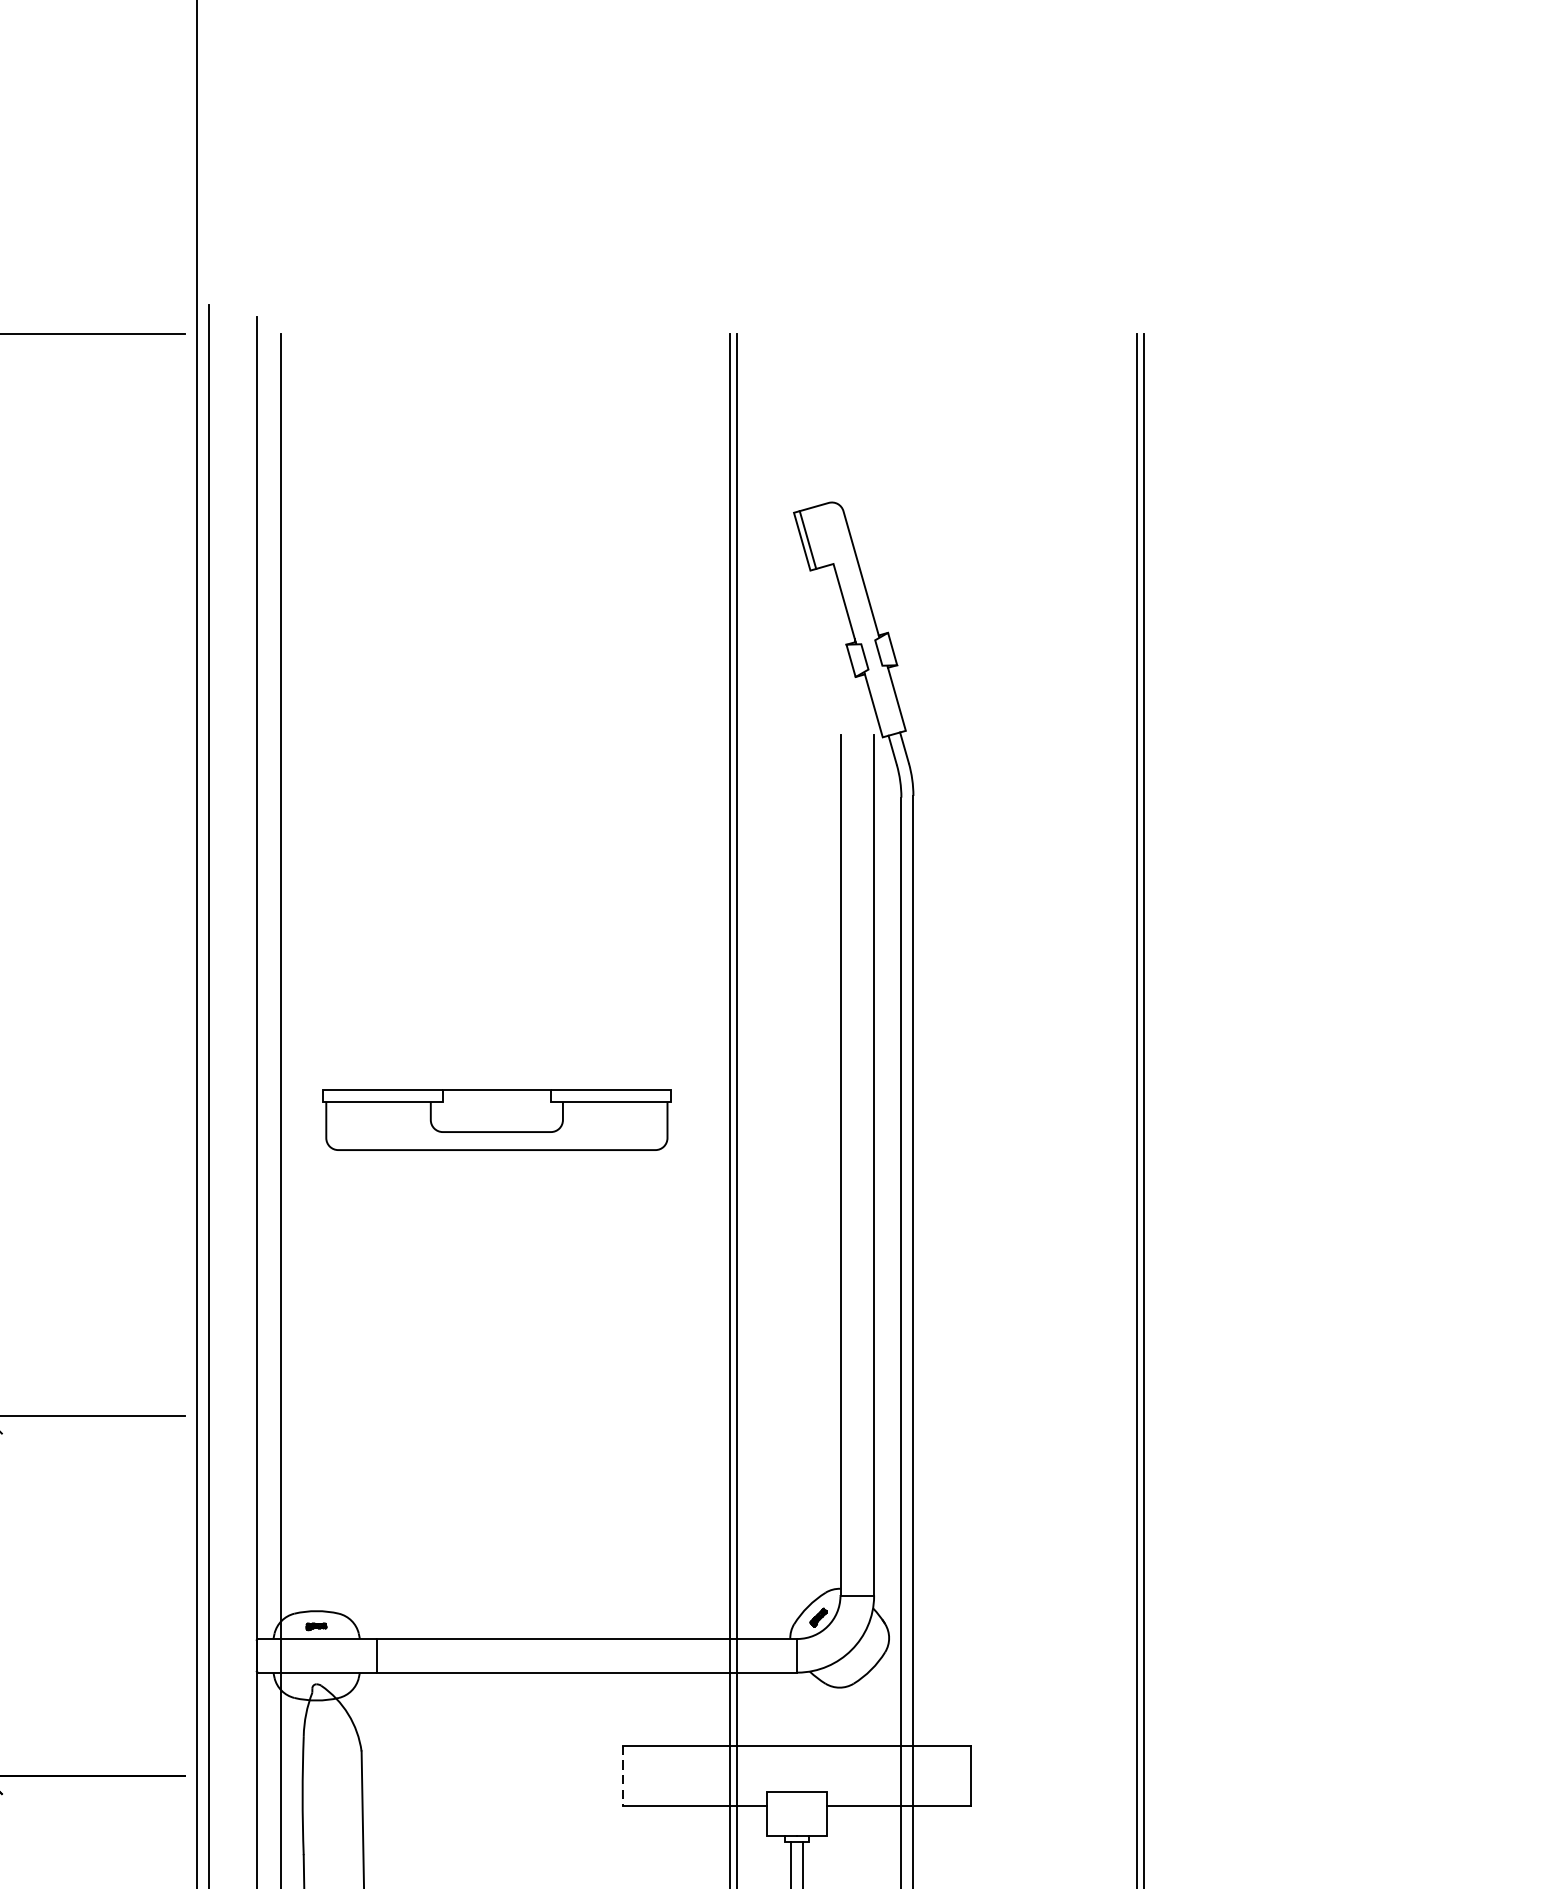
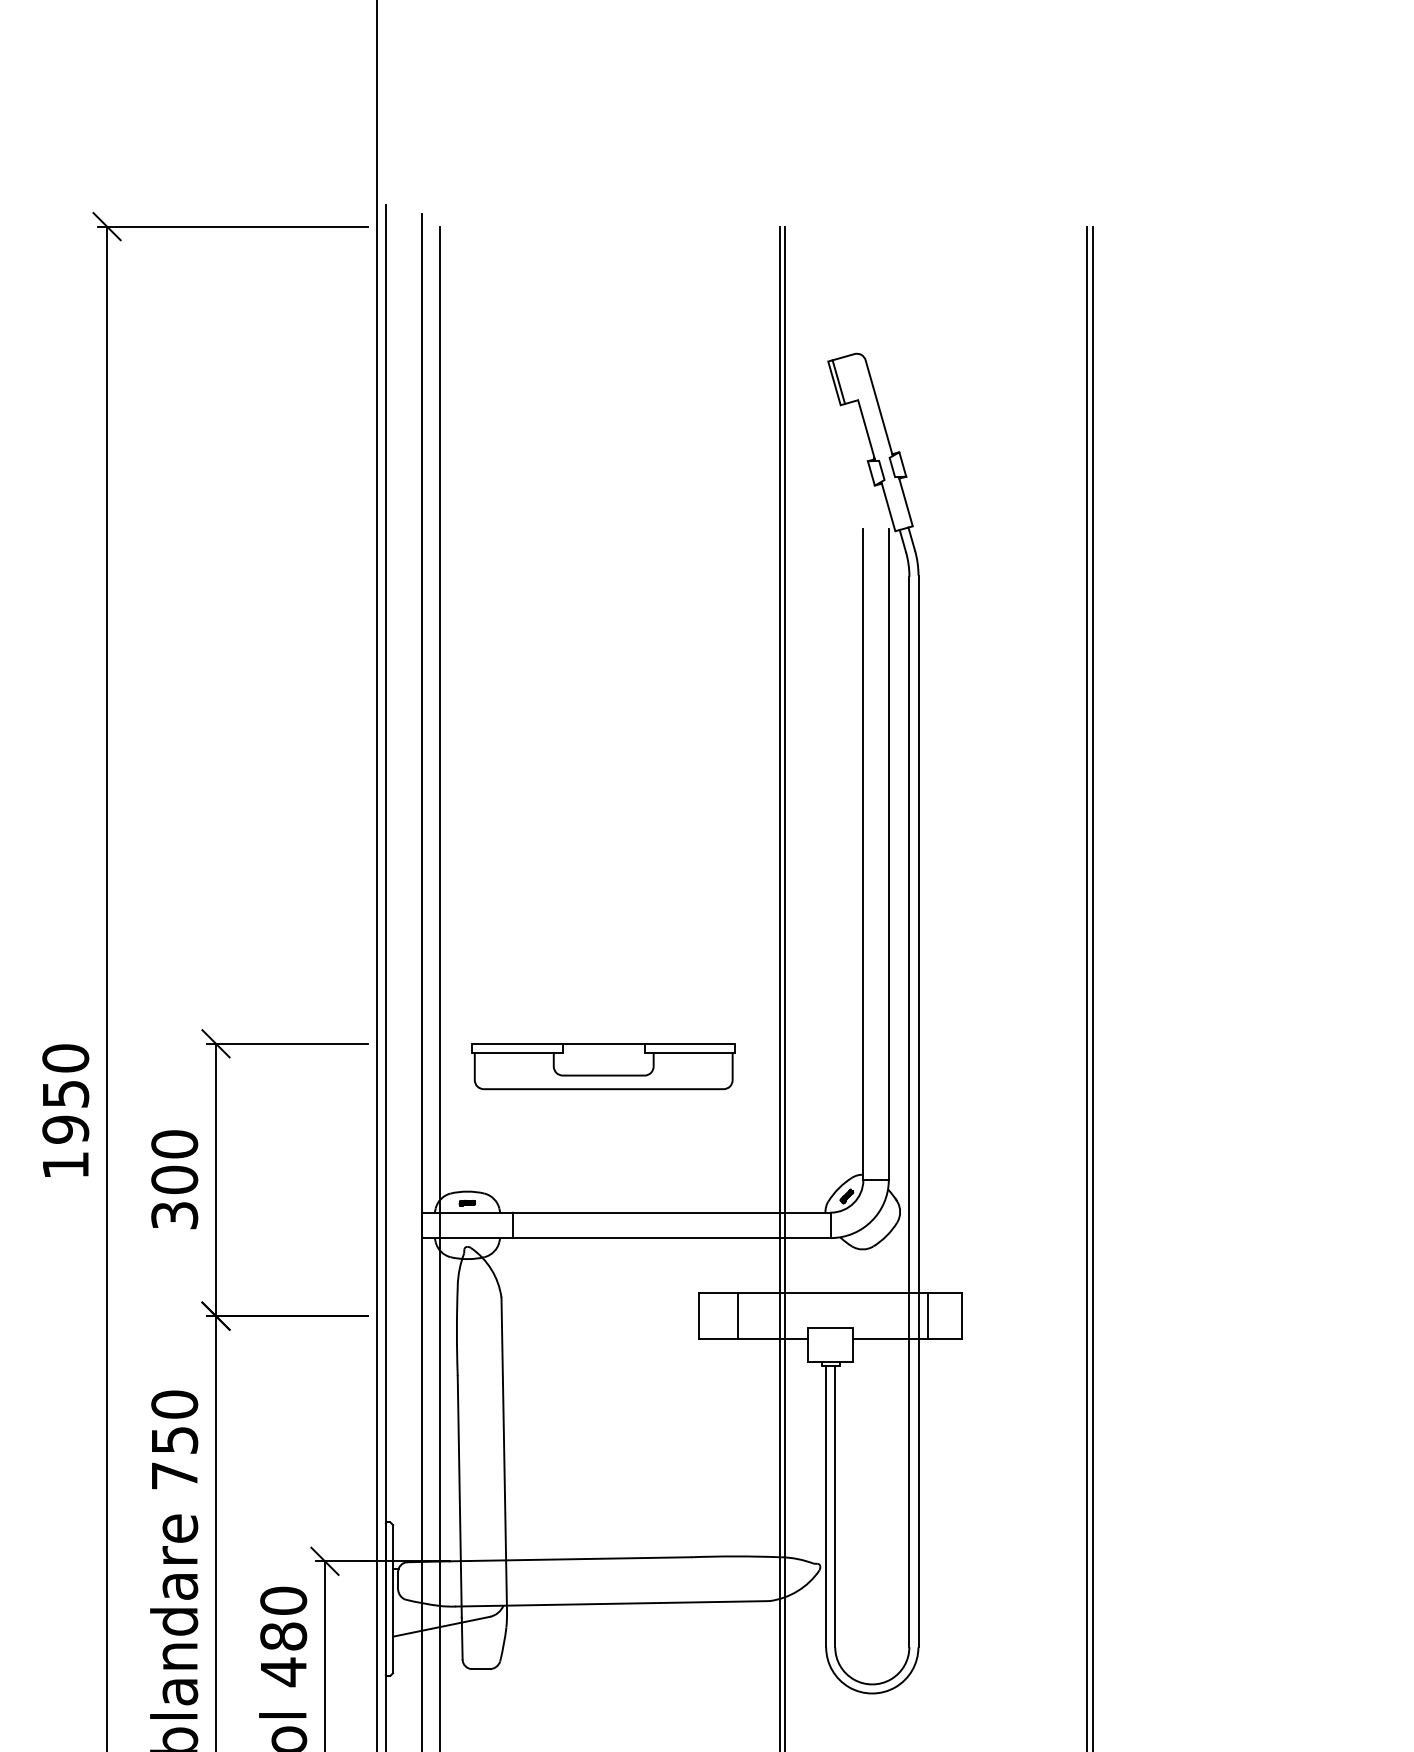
part: (496, 1120) -> (603, 1066), moved
line: (675, 1775) -> (738, 1315), added
line: (925, 1775) -> (927, 1315), added
line: (623, 1776) -> (699, 1316), dashed -> solid

